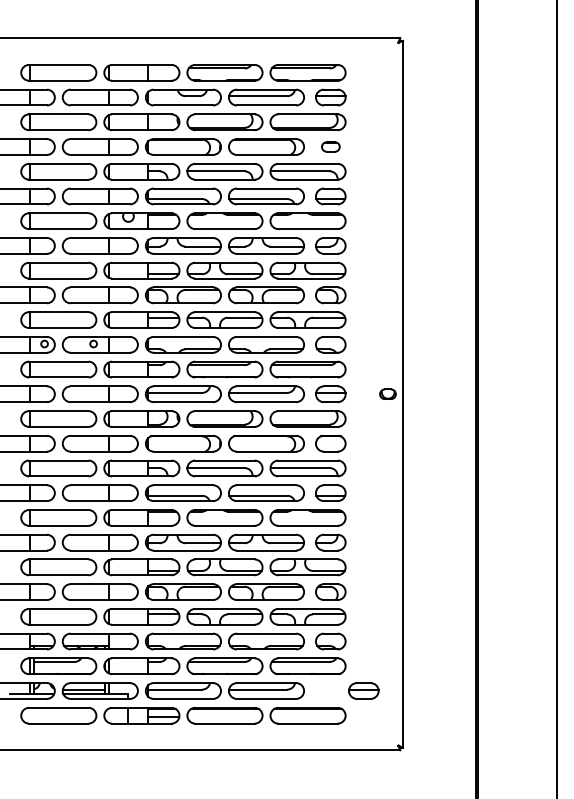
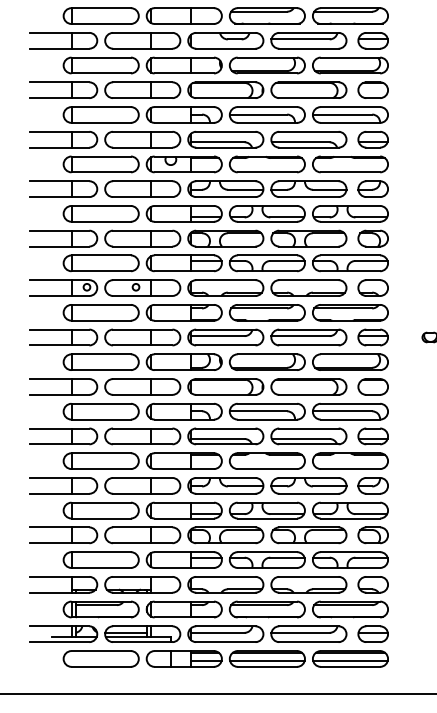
part: (330, 146) -> (372, 89), size x1.67
part: (363, 690) -> (372, 633), moved
line: (224, 717) -> (266, 660), added
line: (307, 717) -> (349, 660), added

